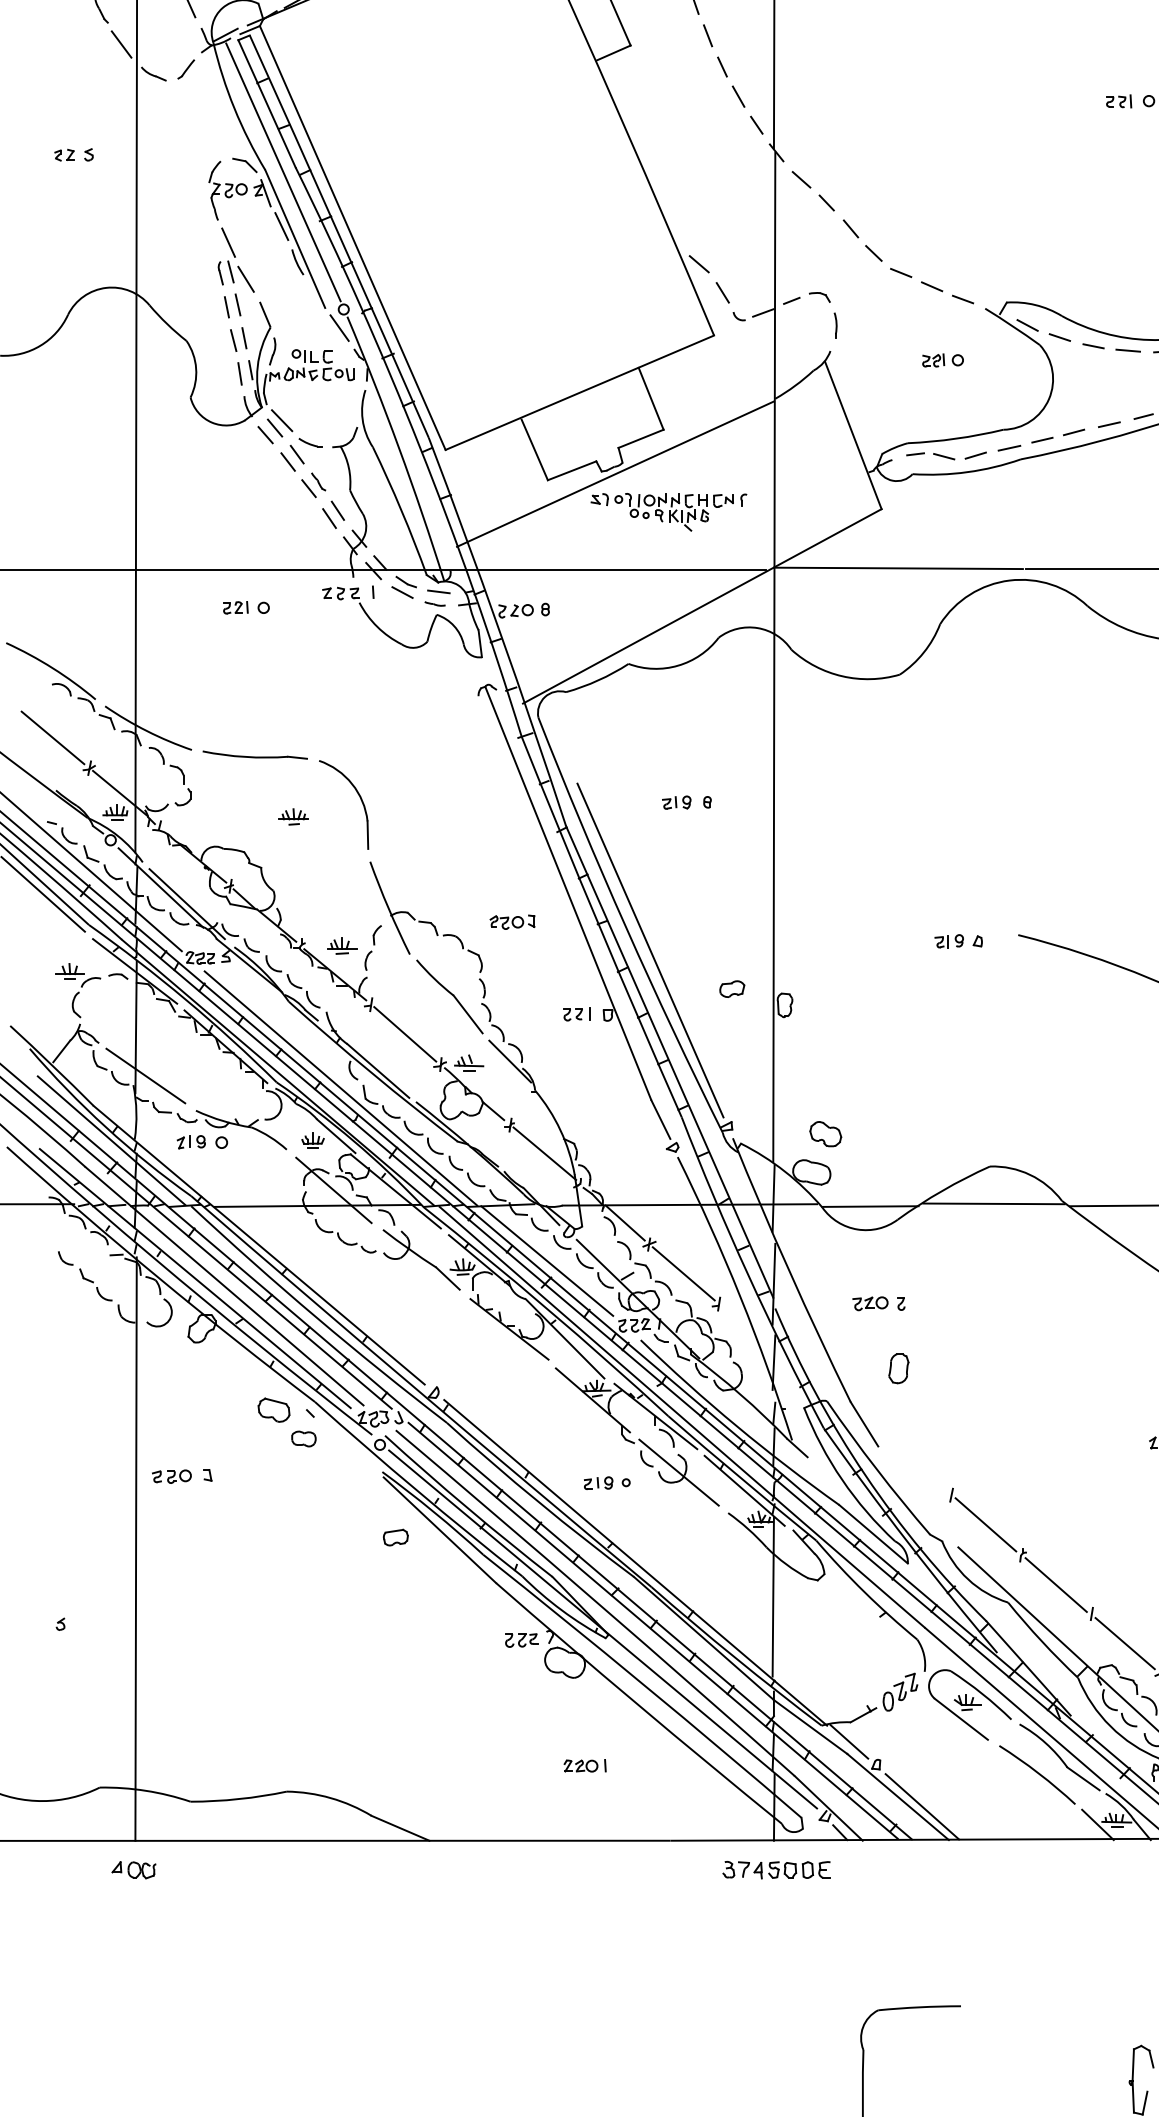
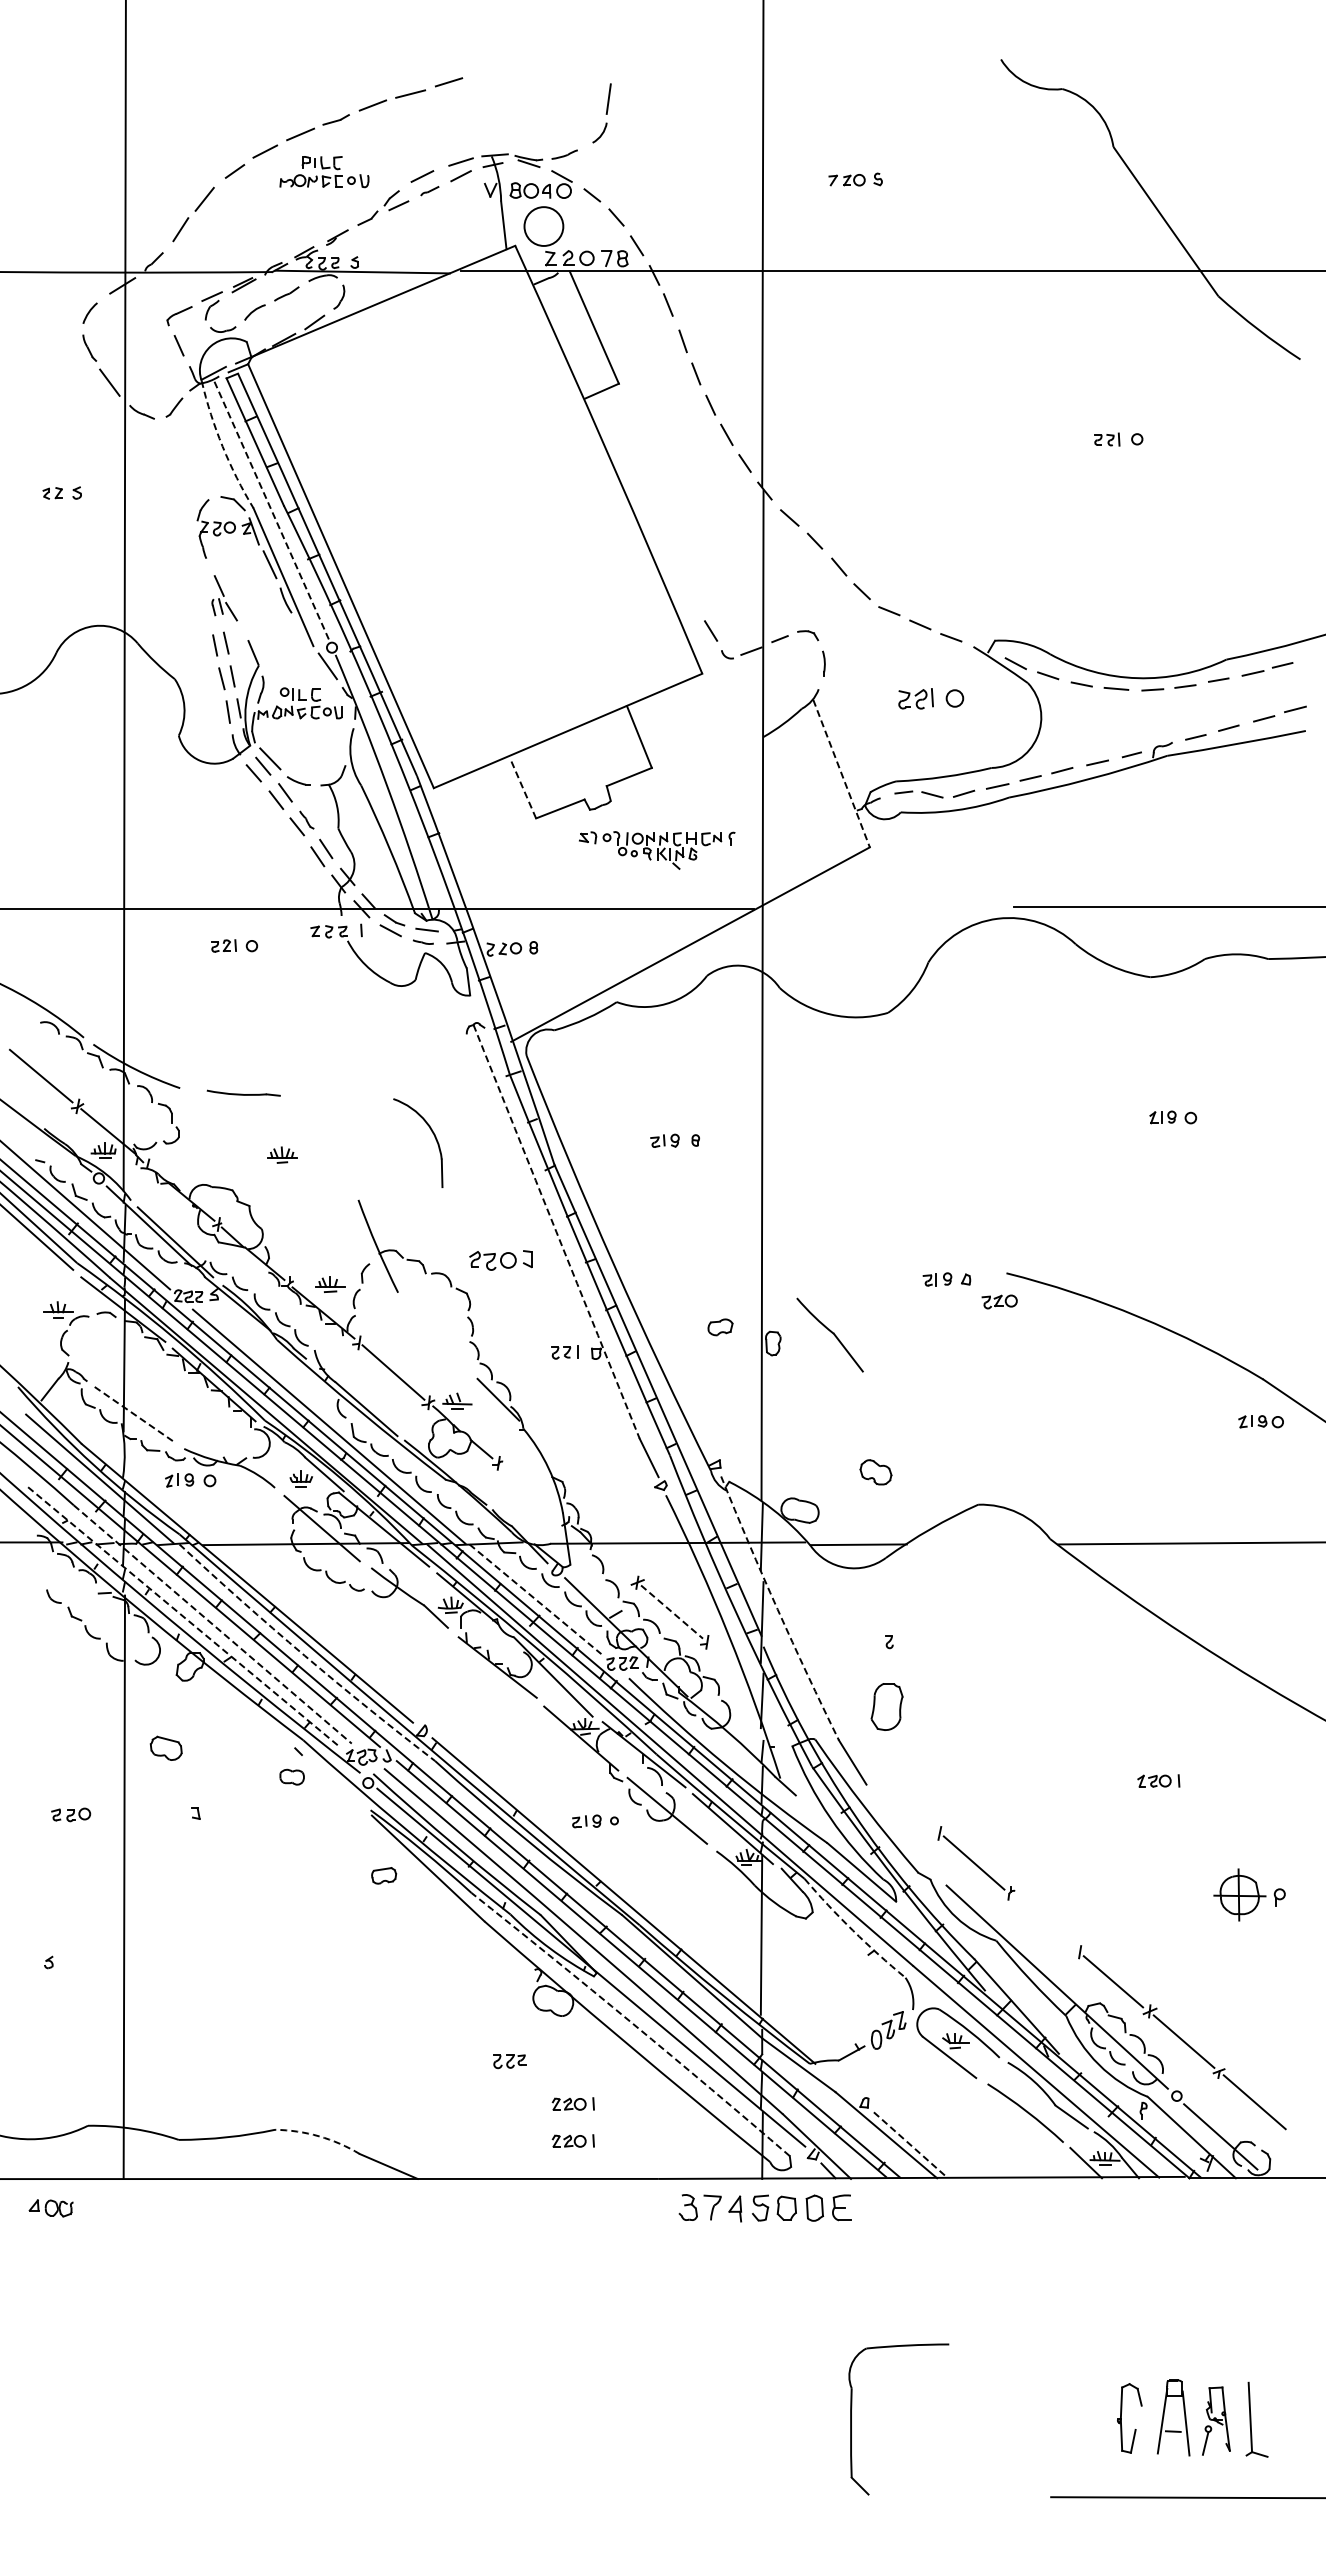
arc: (234, 108) -> (222, 446), solid -> dashed
line: (283, 172) -> (271, 510), solid -> dashed
part: (236, 259) -> (224, 597), size x0.7
line: (699, 264) -> (687, 602), removed
part: (943, 360) -> (931, 698), size x1.6
line: (853, 435) -> (841, 773), solid -> dashed
line: (535, 450) -> (523, 788), solid -> dashed
line: (615, 474) -> (603, 812), removed
line: (898, 568) -> (886, 906), removed
part: (255, 754) -> (243, 1092), size x0.7
part: (359, 797) -> (433, 1135), moved
arc: (568, 893) -> (556, 1231), solid -> dashed
part: (512, 922) -> (500, 1260), size x1.4
line: (650, 950) -> (638, 1288), removed
part: (449, 996) -> (829, 1334), moved
line: (146, 1076) -> (134, 1414), solid -> dashed
part: (825, 1134) -> (875, 1472), moved
line: (544, 1153) -> (532, 1491), removed
line: (993, 1203) -> (981, 1541), removed
line: (625, 1222) -> (613, 1560), removed
line: (547, 1261) -> (535, 1599), solid -> dashed
arc: (789, 1271) -> (777, 1609), solid -> dashed
line: (684, 1274) -> (672, 1612), solid -> dashed
line: (195, 1279) -> (183, 1617), solid -> dashed
line: (225, 1286) -> (213, 1624), solid -> dashed
part: (870, 1303) -> (999, 1301), moved
arc: (316, 1317) -> (304, 1655), solid -> dashed
part: (898, 1368) -> (886, 1706), size x1.6
part: (273, 1409) -> (165, 1747), moved
part: (172, 1476) -> (71, 1814), moved
line: (1056, 1585) -> (1044, 1923), removed
arc: (864, 1592) -> (852, 1930), solid -> dashed
part: (521, 1640) -> (509, 2061), moved
arc: (643, 1684) -> (631, 2022), solid -> dashed
line: (849, 1741) -> (837, 2079), removed
arc: (331, 1798) -> (319, 2136), solid -> dashed
part: (584, 1802) -> (572, 2140), added
line: (922, 1807) -> (910, 2145), solid -> dashed
part: (133, 1870) -> (50, 2208), moved
part: (776, 1870) -> (764, 2208), size x1.6

